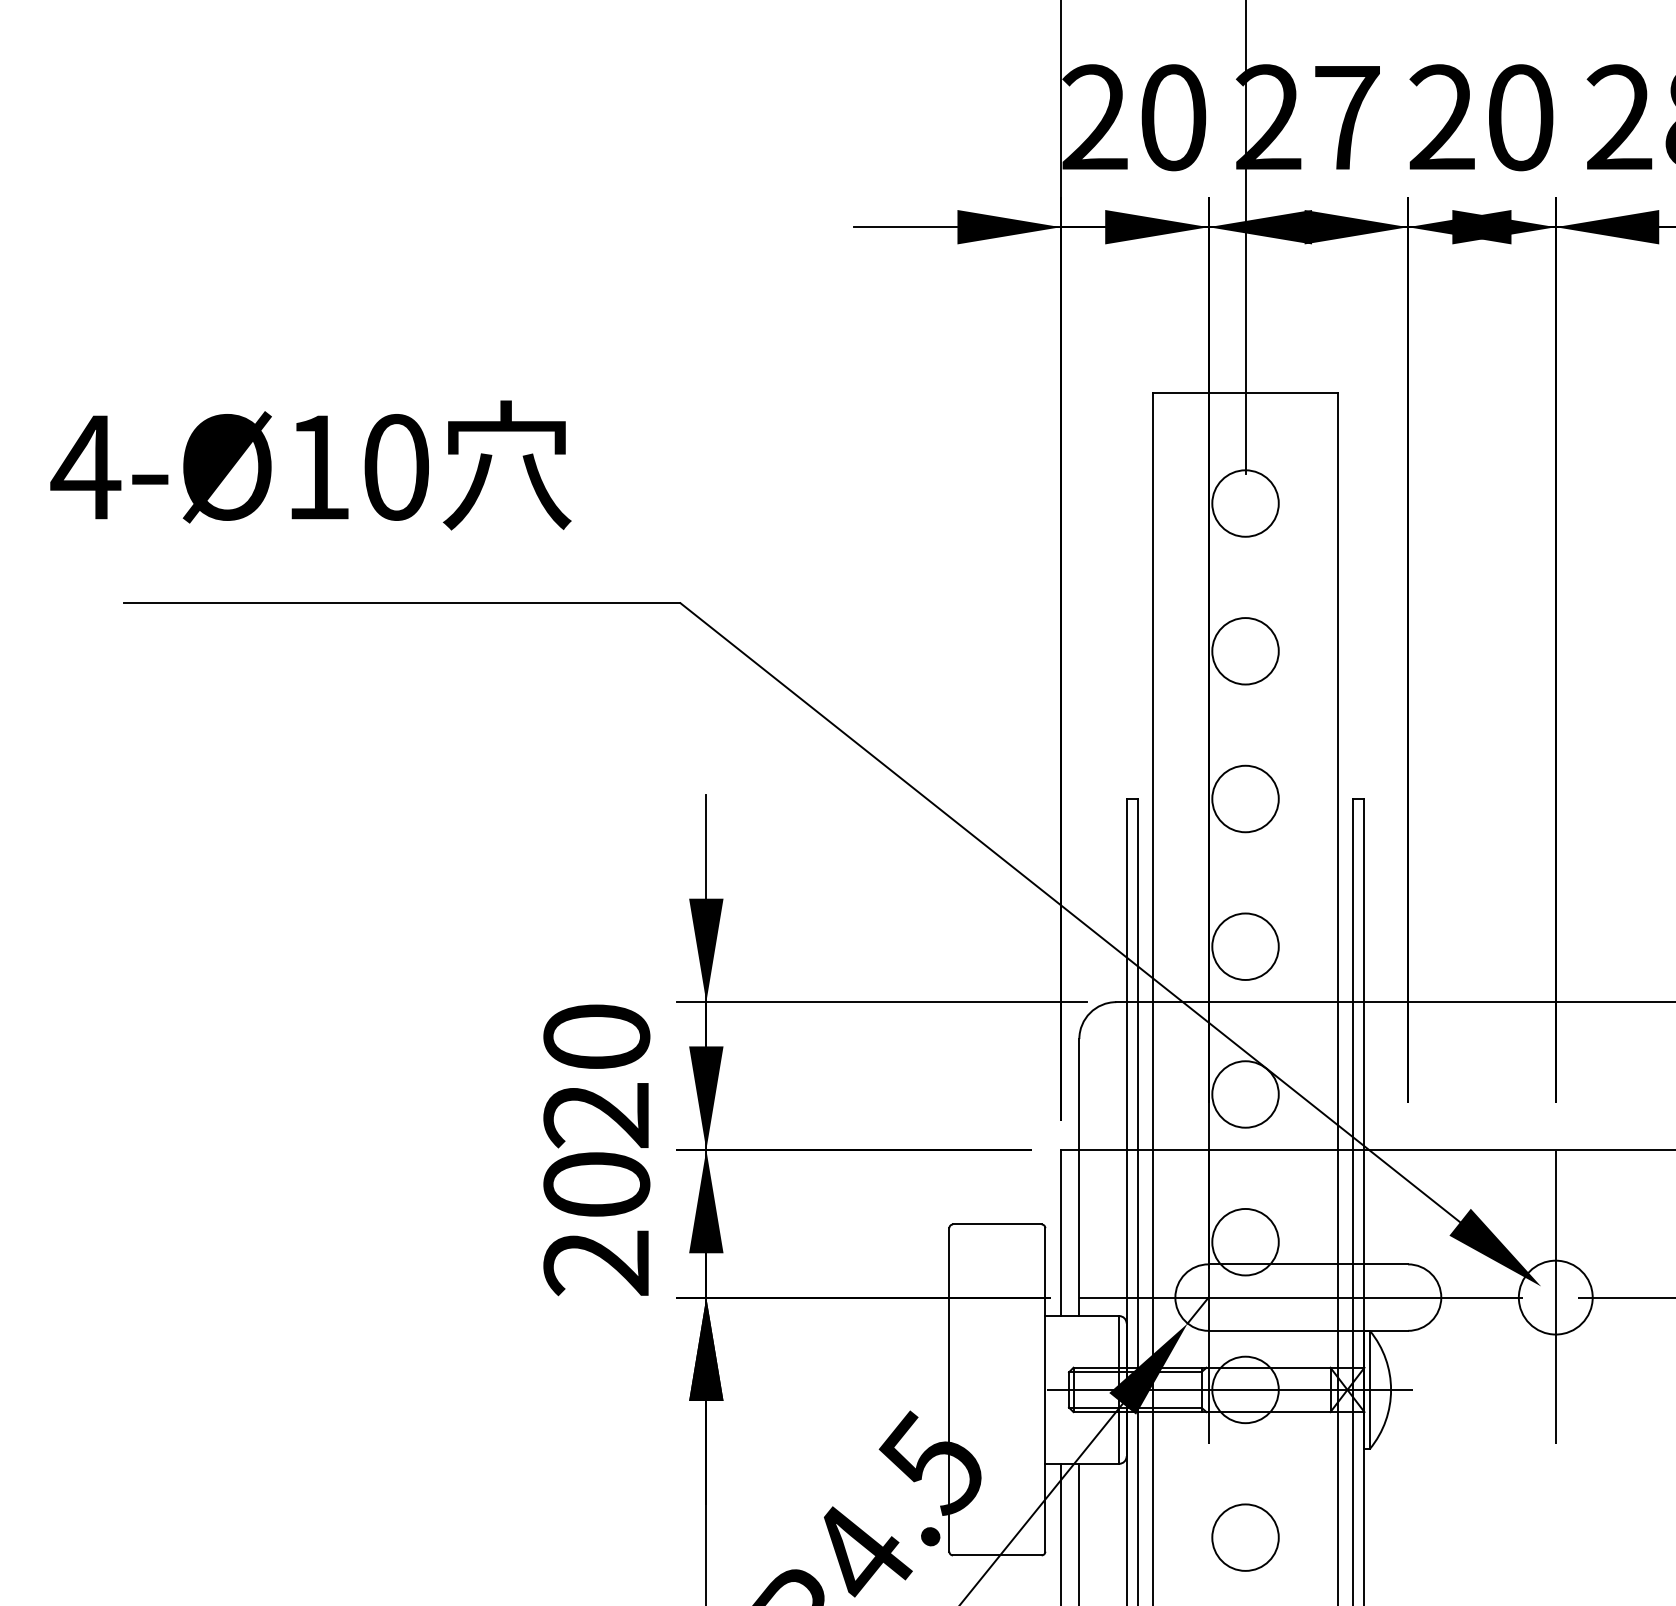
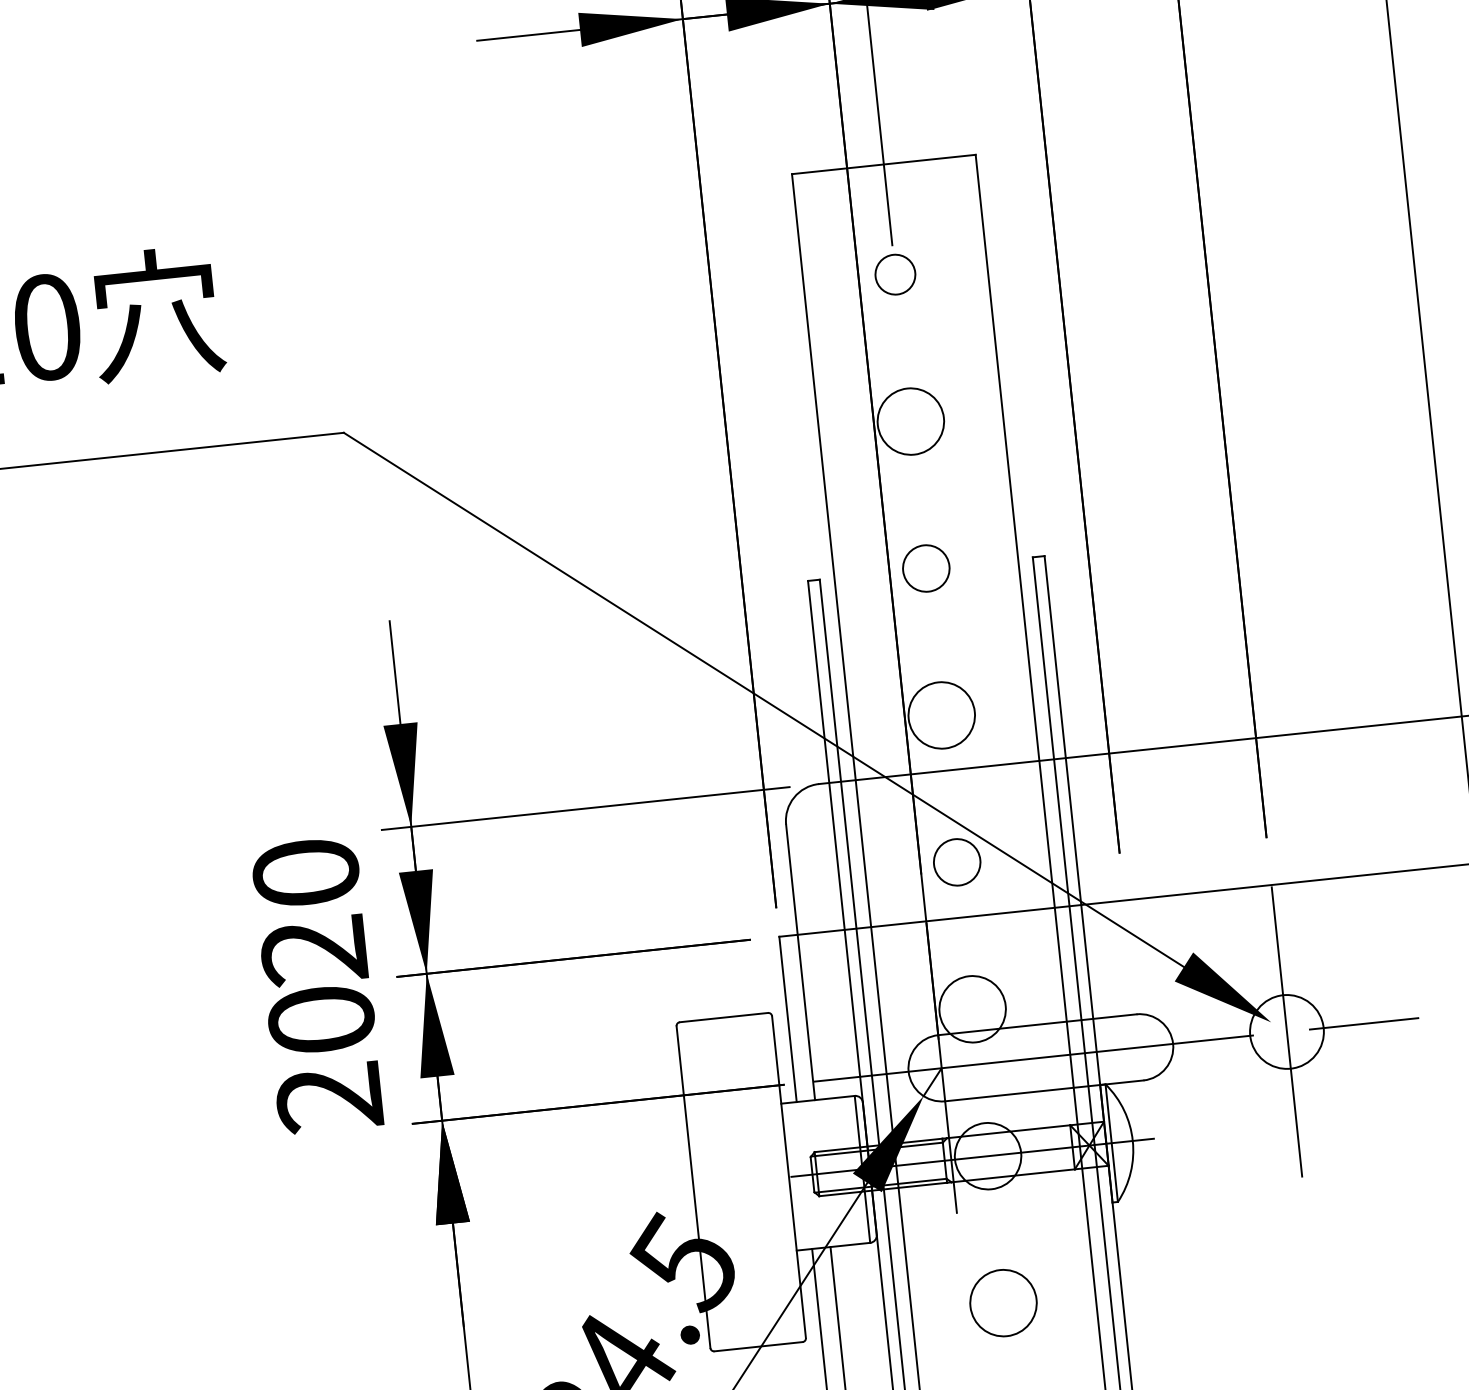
circle: (1245, 503) -> (895, 274), size x0.6
circle: (1245, 798) -> (926, 568), size x0.7
circle: (1245, 1094) -> (957, 862), size x0.7

